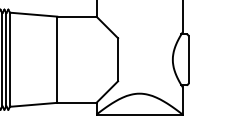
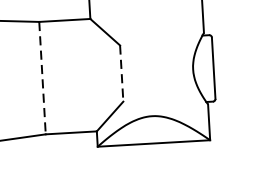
line: (118, 59) -> (122, 73), solid -> dashed
line: (57, 60) -> (42, 79), solid -> dashed

